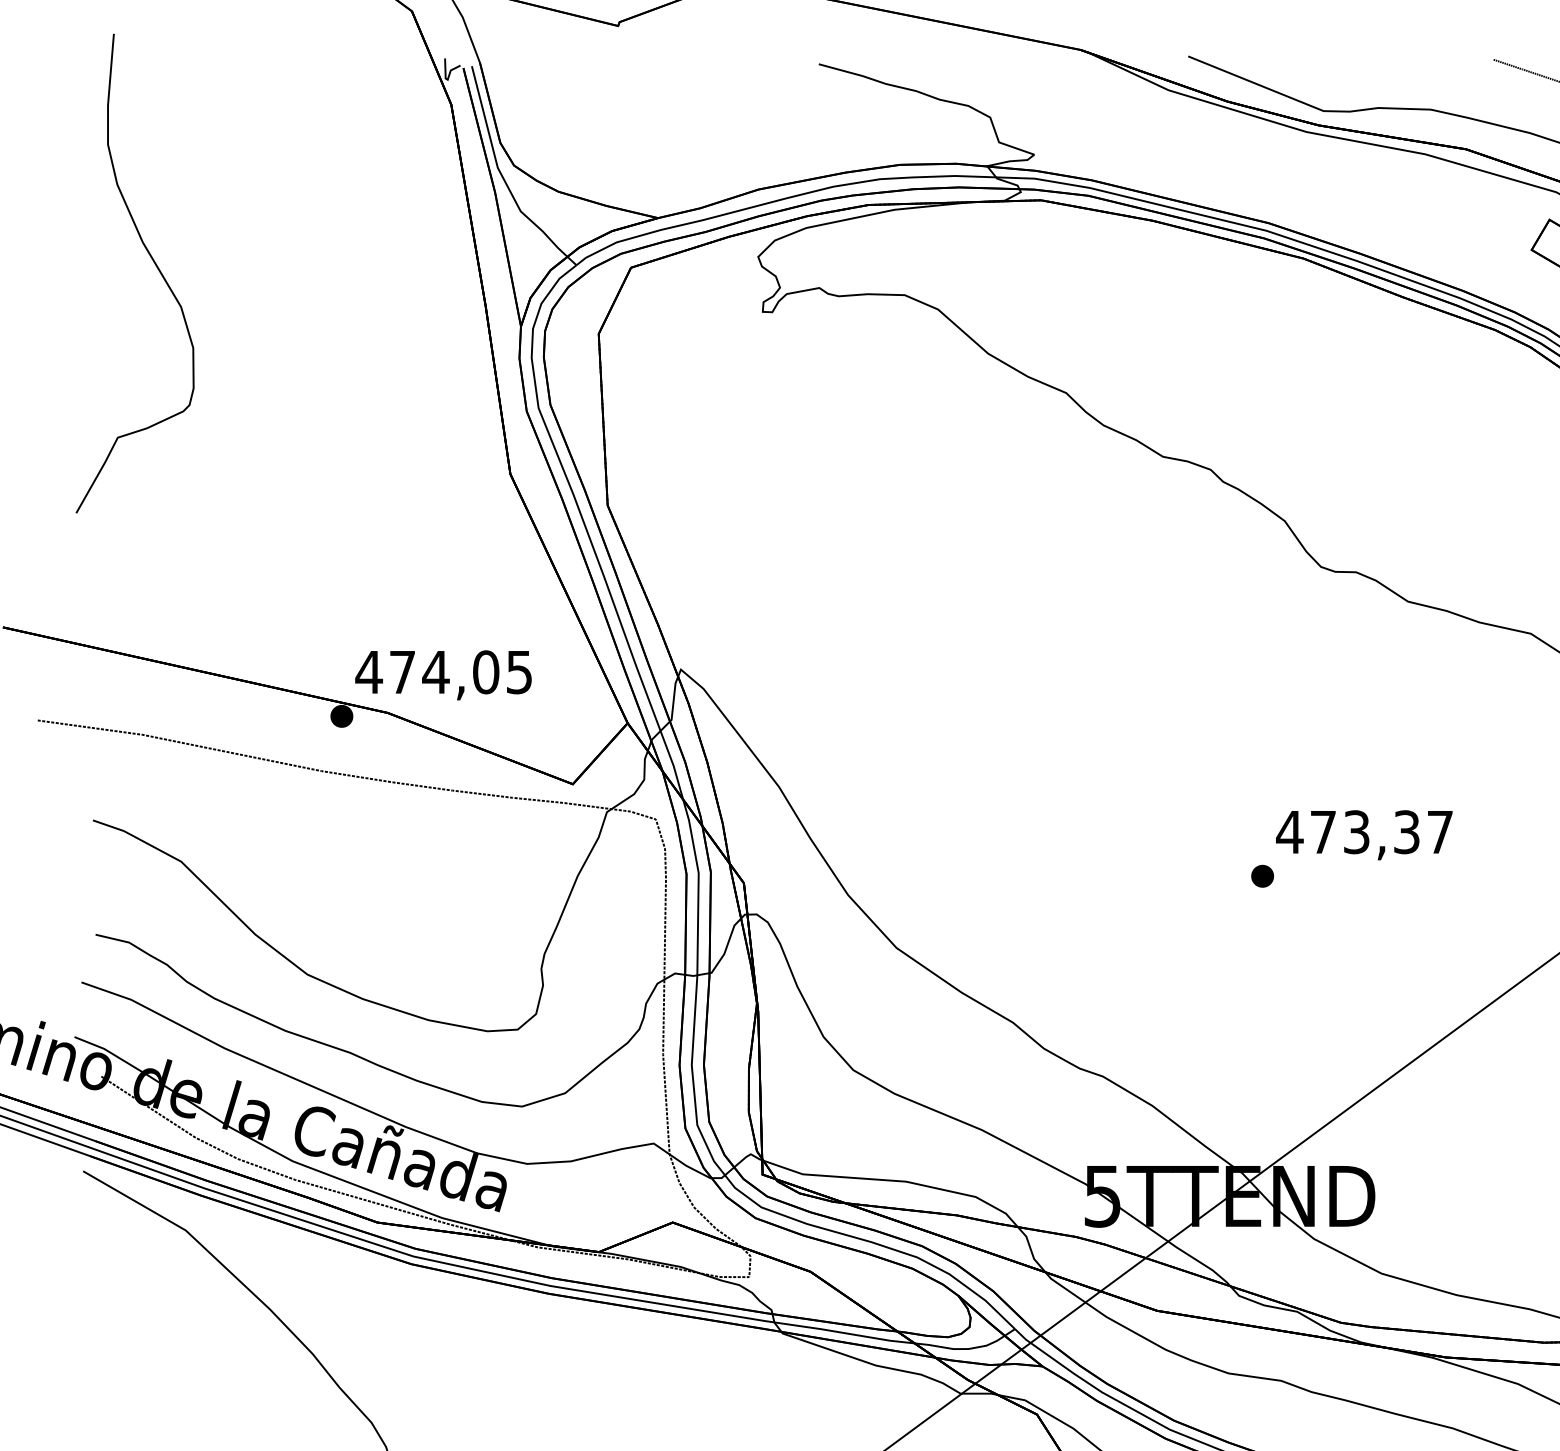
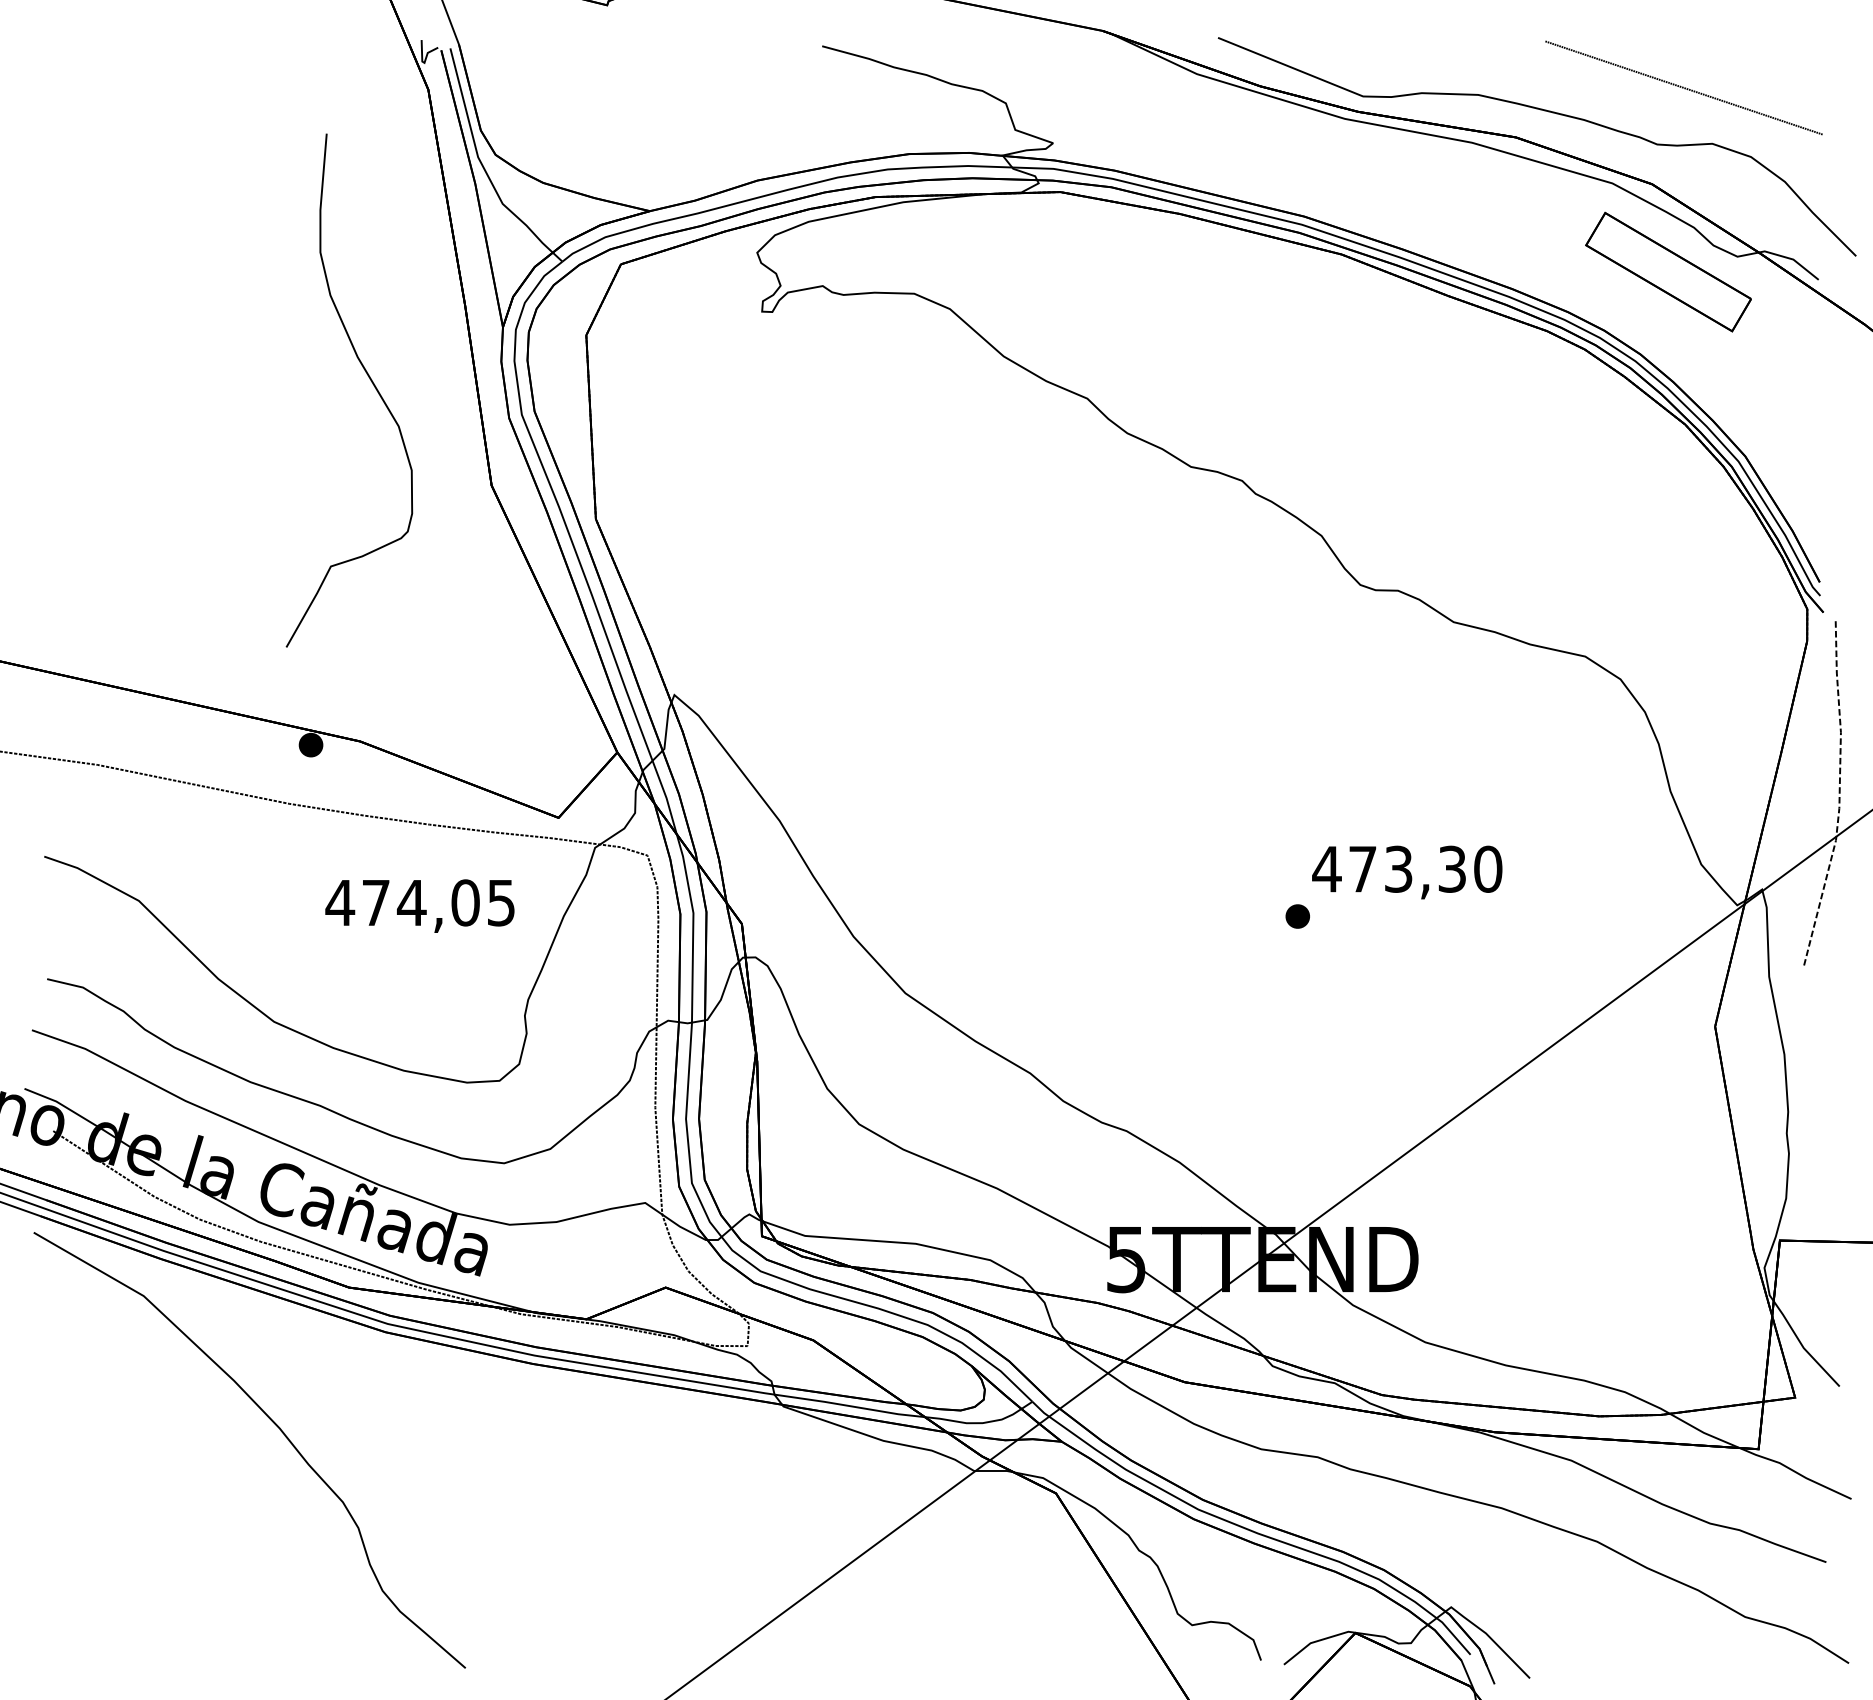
curve: (153, 263) -> (369, 379), moved
text: (443, 674) -> (419, 905), moved
text: (1440, 831) -> (1488, 868), 473,37 -> 473,30

